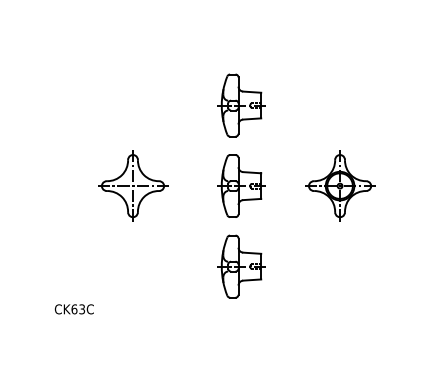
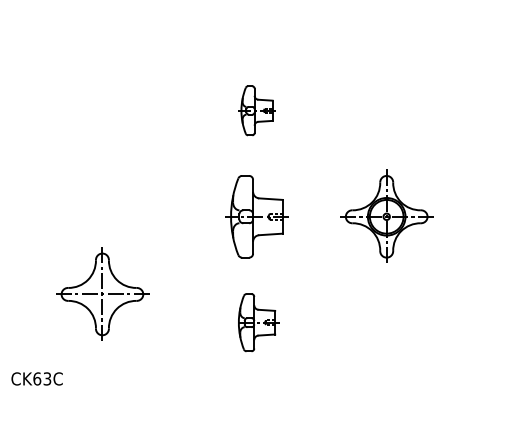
part: (241, 105) -> (257, 110), size x0.6
part: (133, 185) -> (103, 293), moved
part: (241, 266) -> (257, 322), size x0.7

